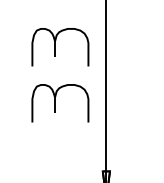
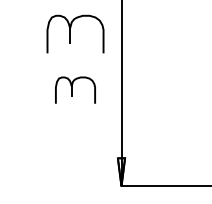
part: (60, 103) -> (75, 90), size x0.7

